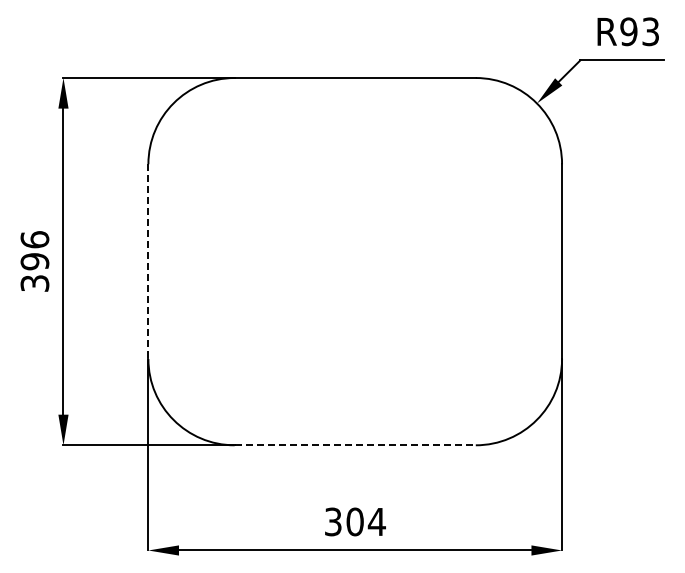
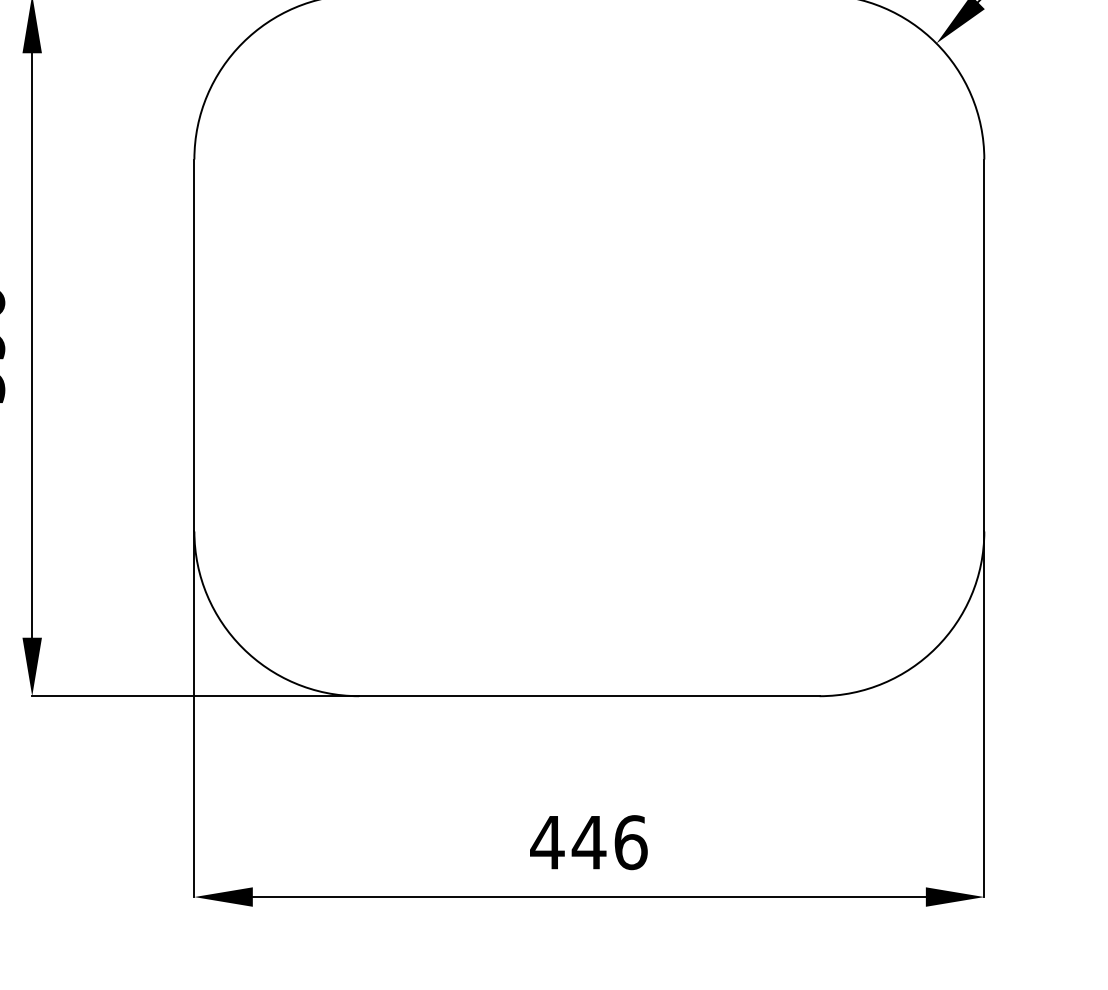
line: (148, 262) -> (194, 347), dashed -> solid
line: (355, 445) -> (589, 696), dashed -> solid
text: (354, 521) -> (587, 841), 304 -> 446

